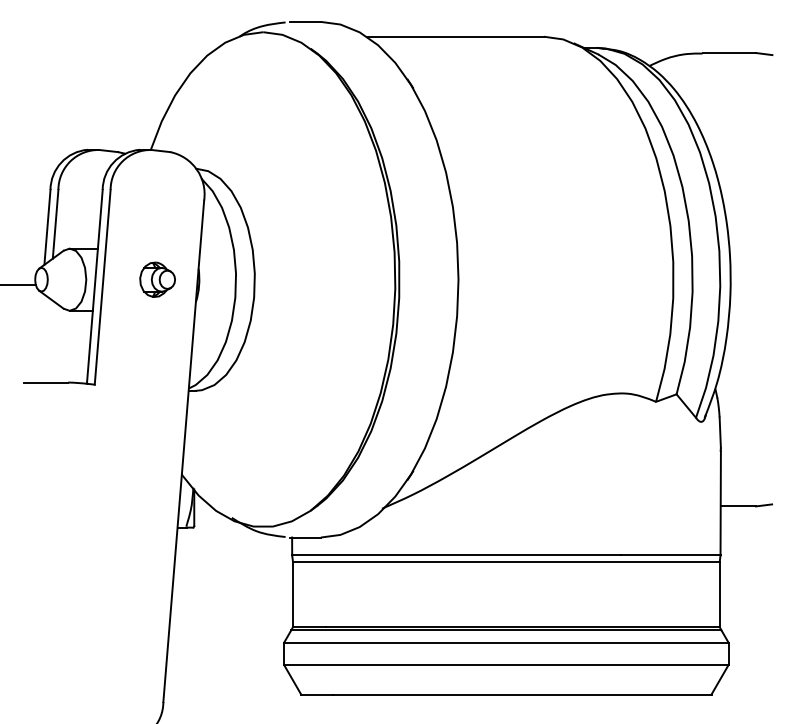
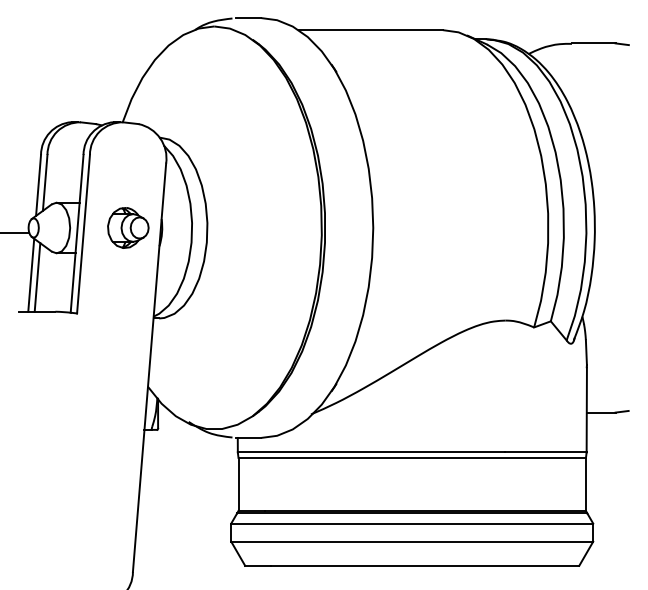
part: (157, 279) -> (128, 227), size x1.43
line: (38, 337) -> (31, 275), added
line: (45, 340) -> (36, 277), added

